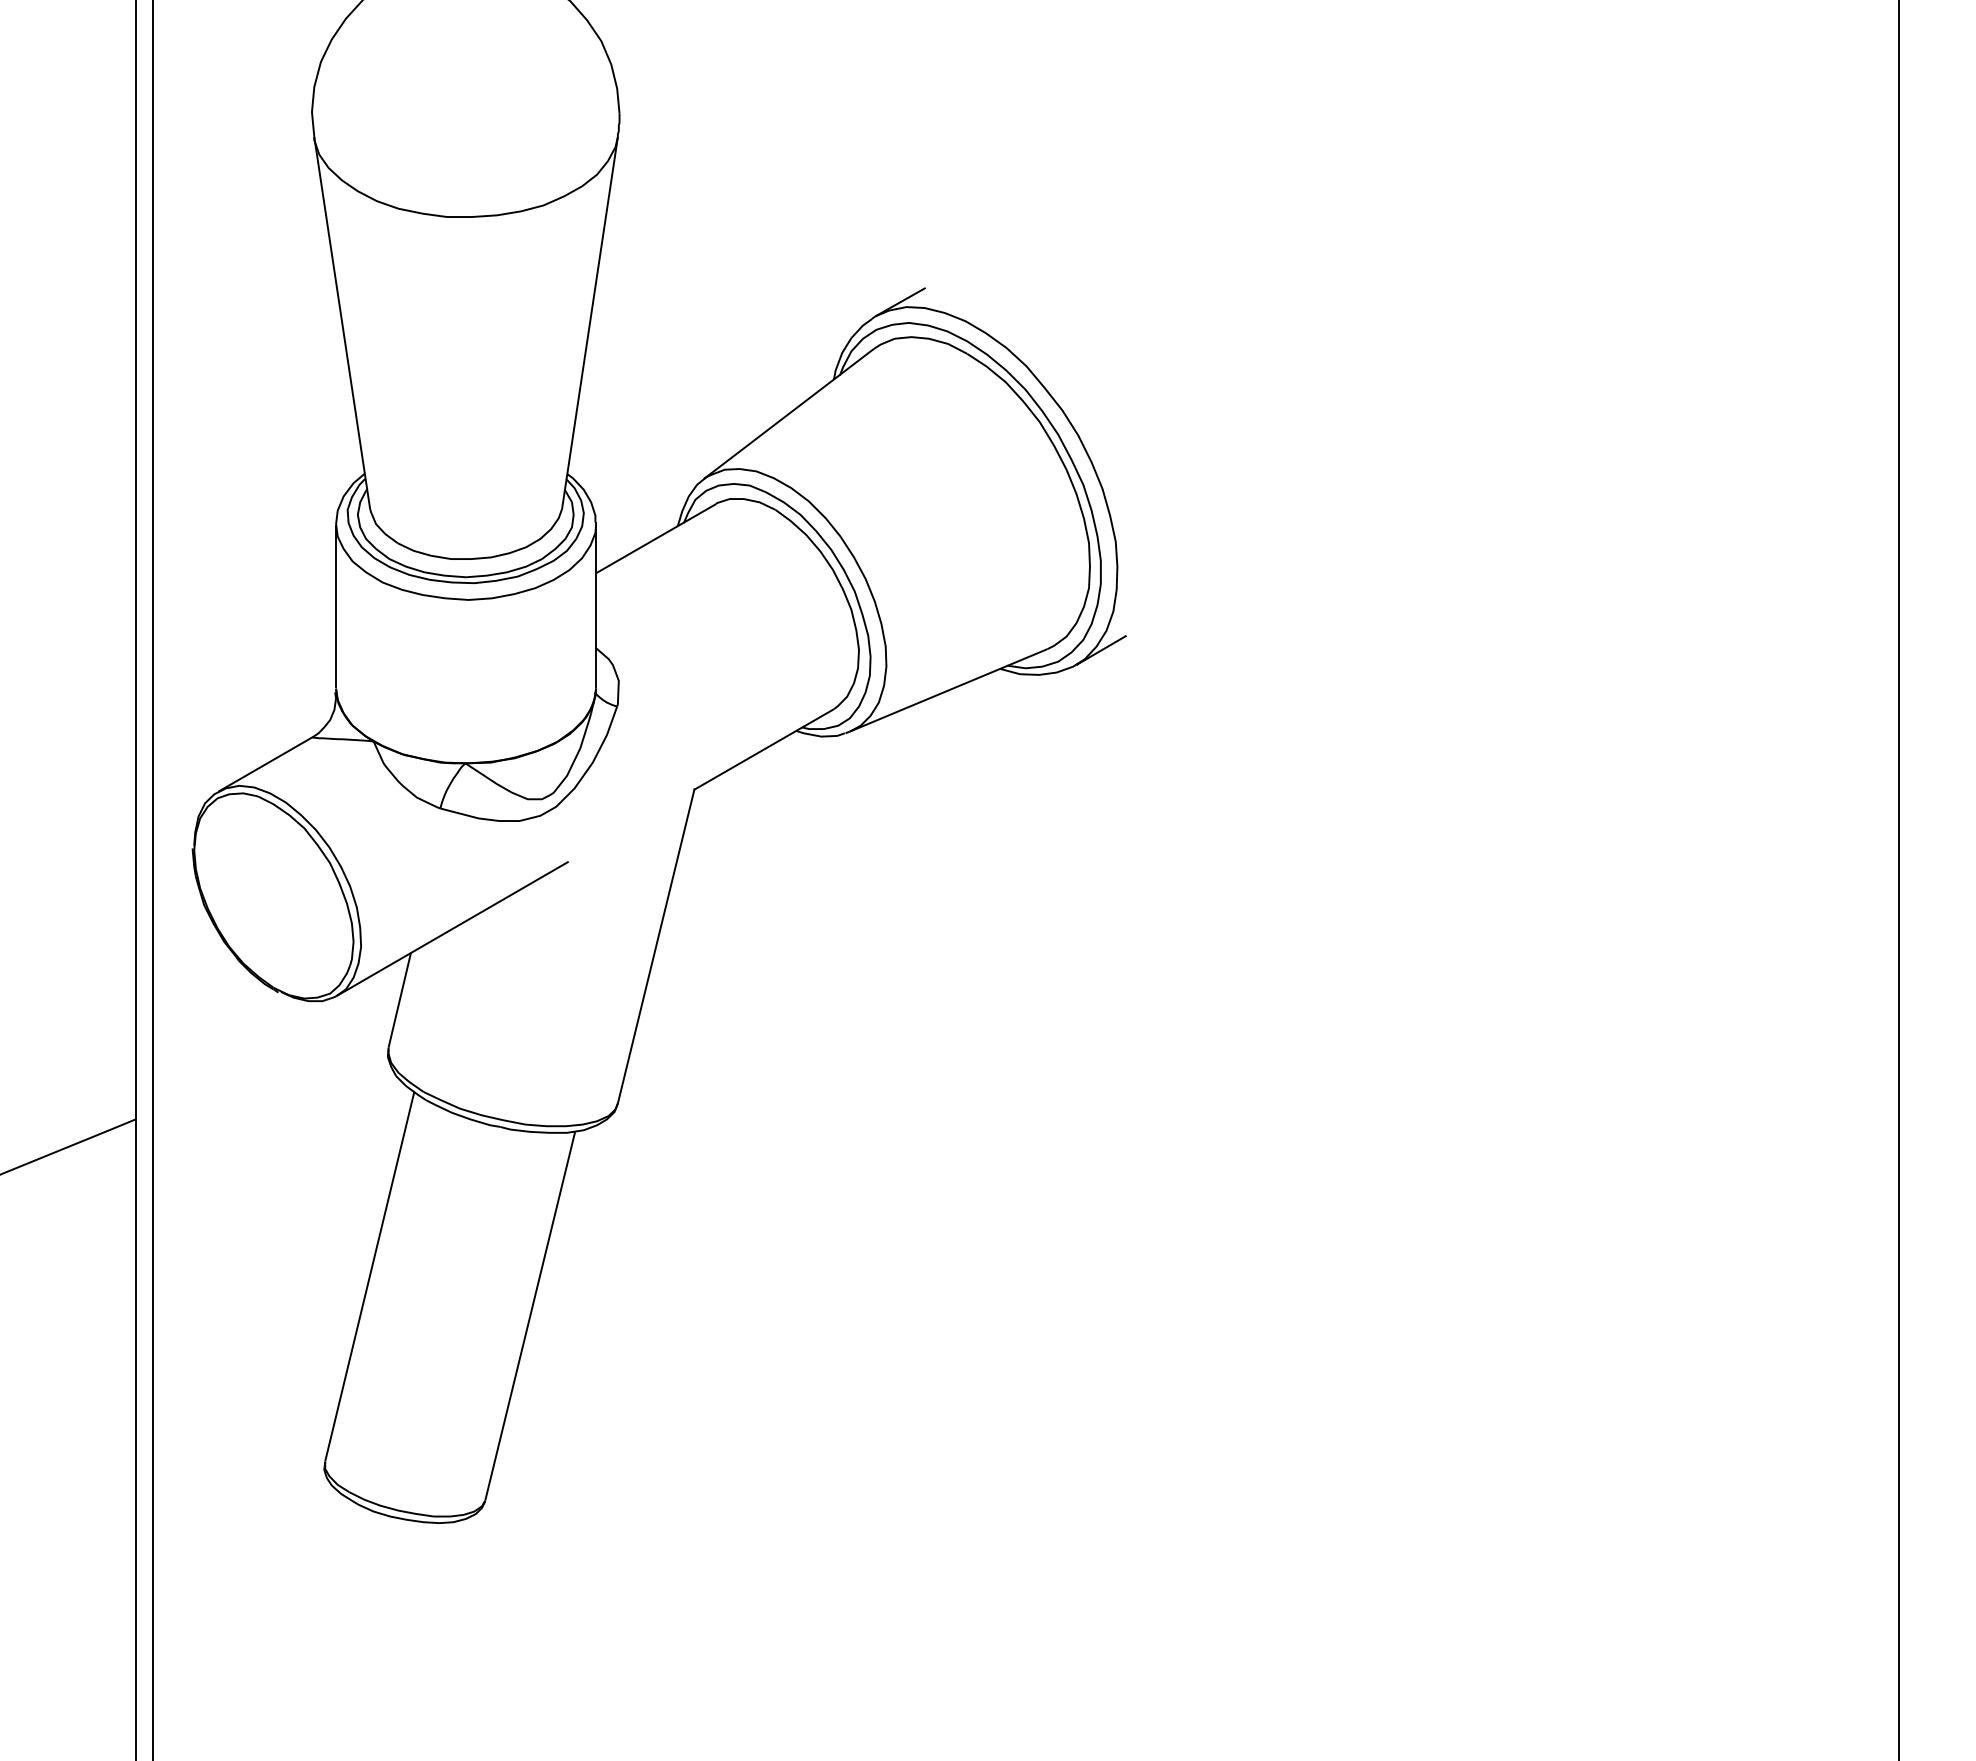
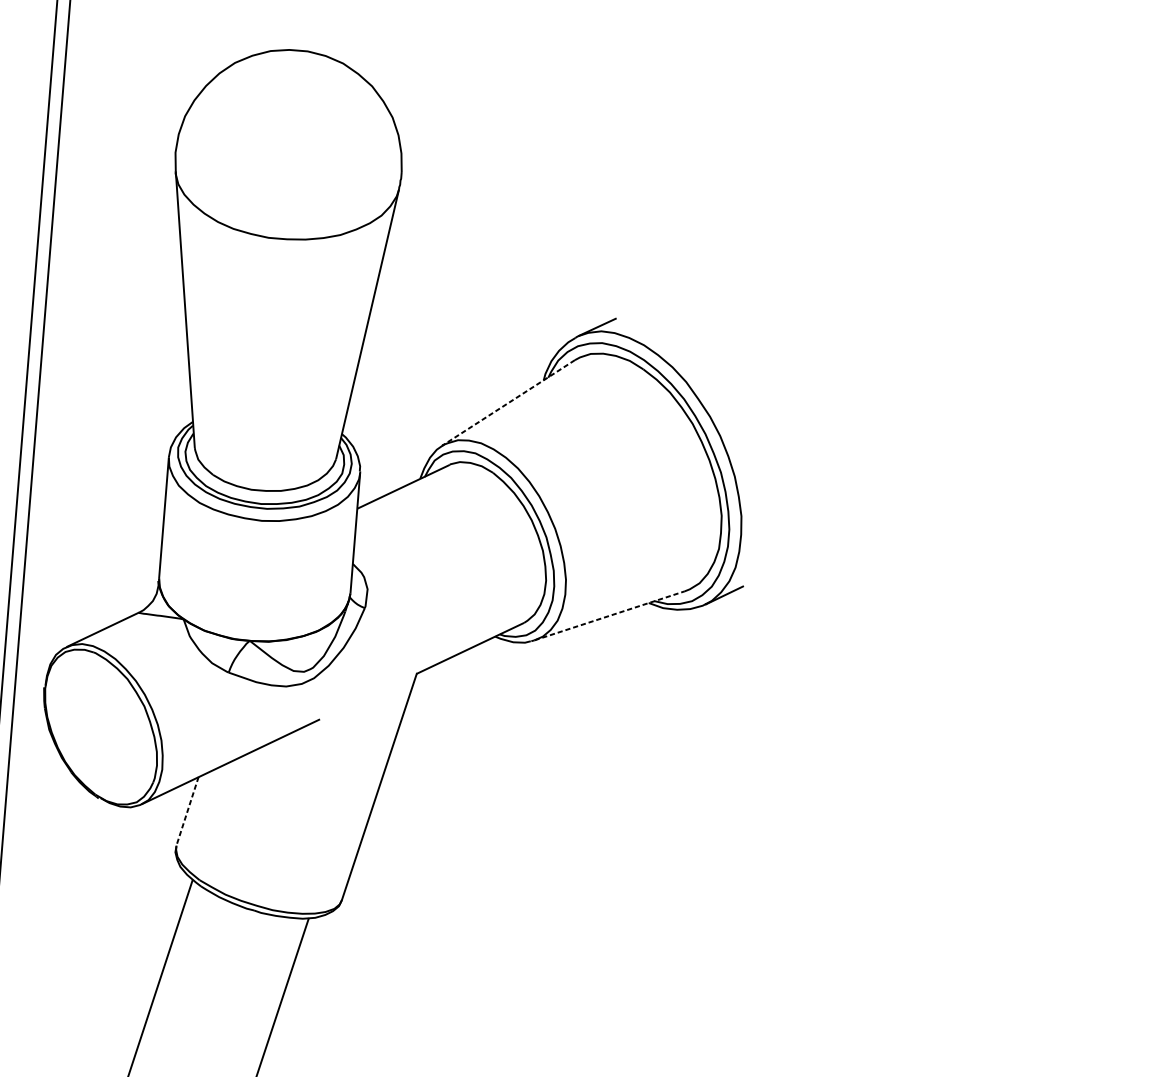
line: (788, 414) -> (508, 403), solid -> dashed
line: (949, 690) -> (610, 615), solid -> dashed
line: (399, 1000) -> (187, 811), solid -> dashed

